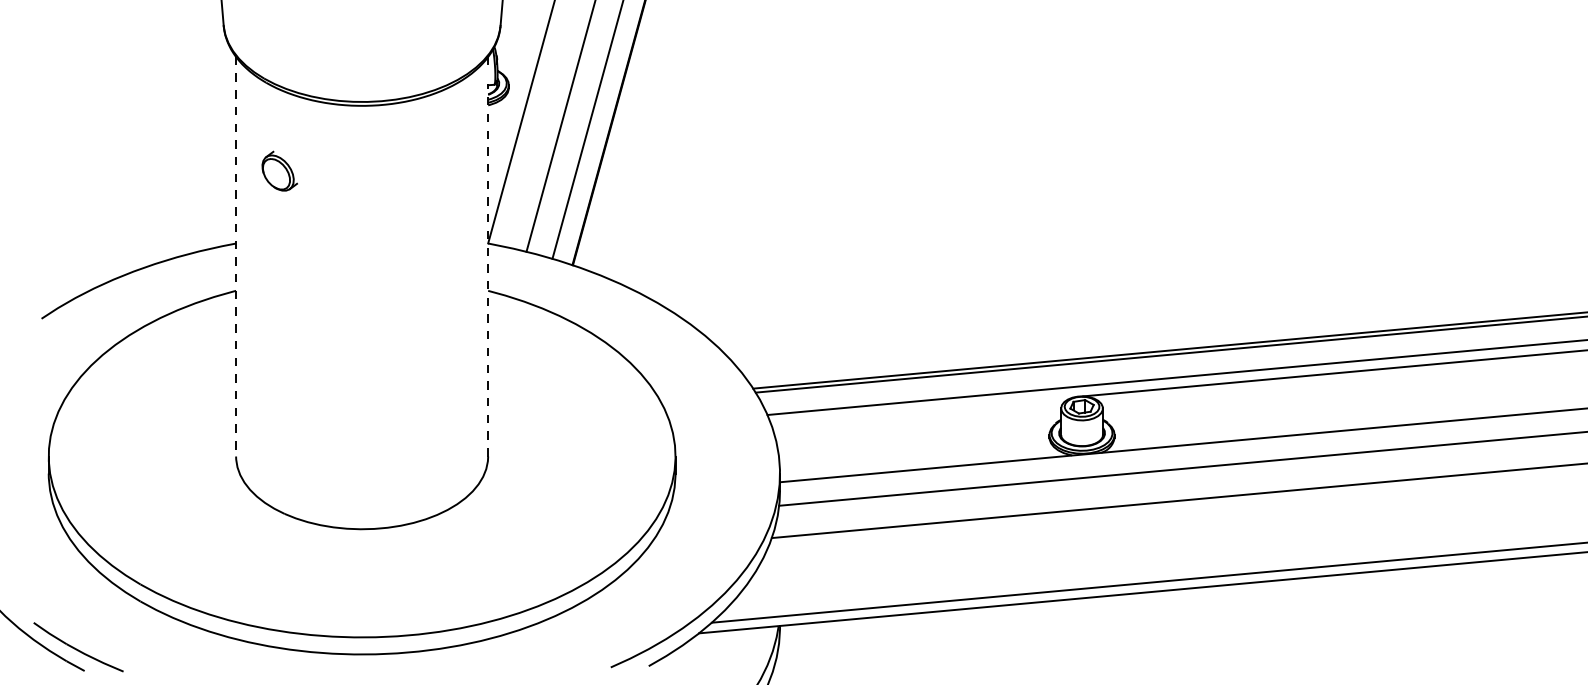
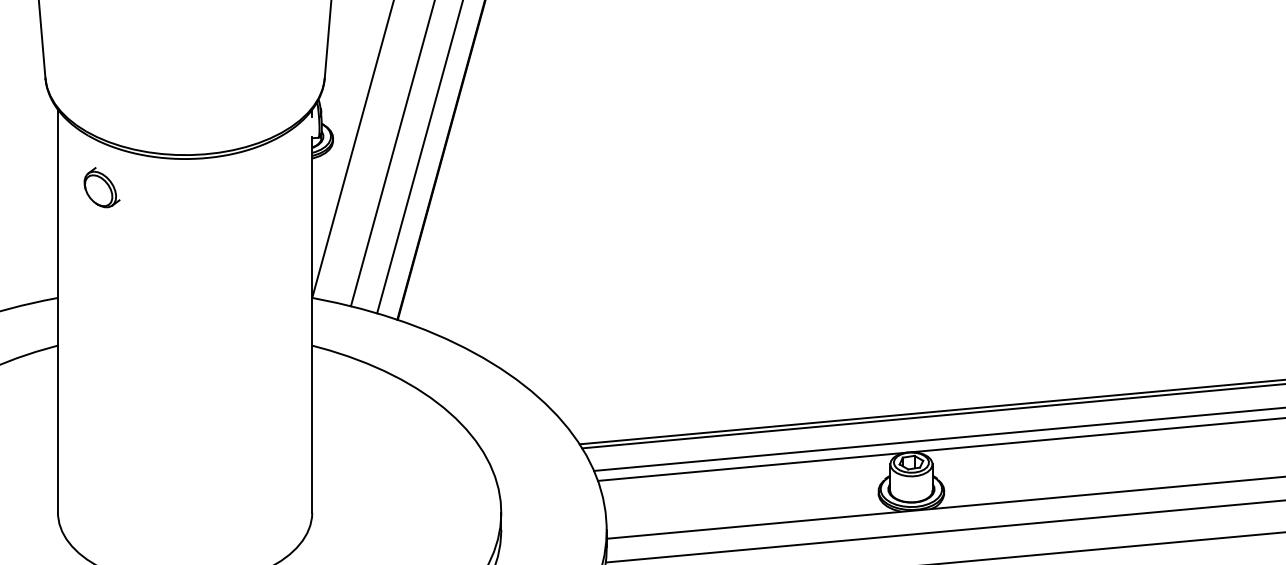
part: (279, 170) -> (101, 186), moved
line: (236, 256) -> (58, 311), dashed -> solid
line: (488, 270) -> (312, 325), dashed -> solid
line: (922, 410) -> (750, 466), added

